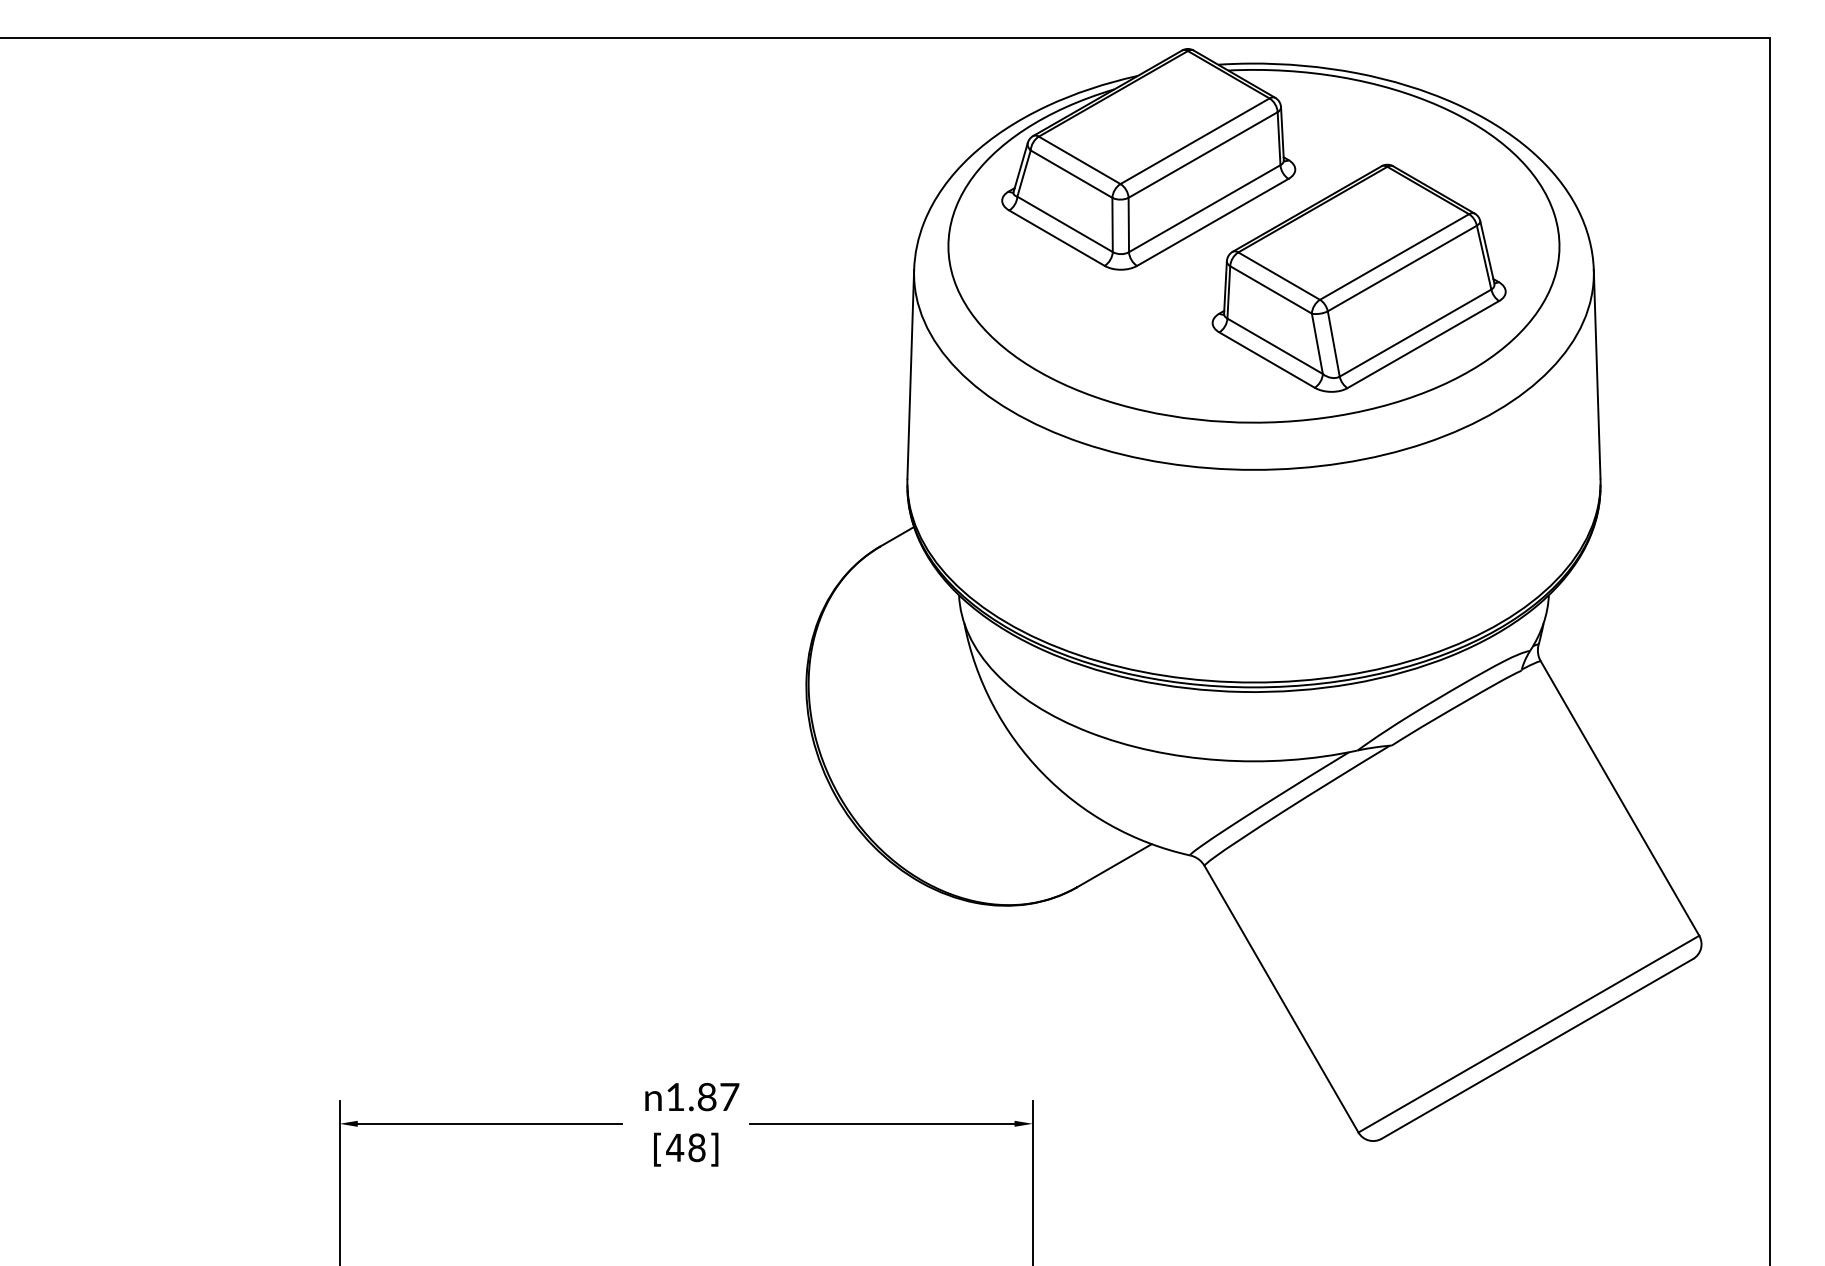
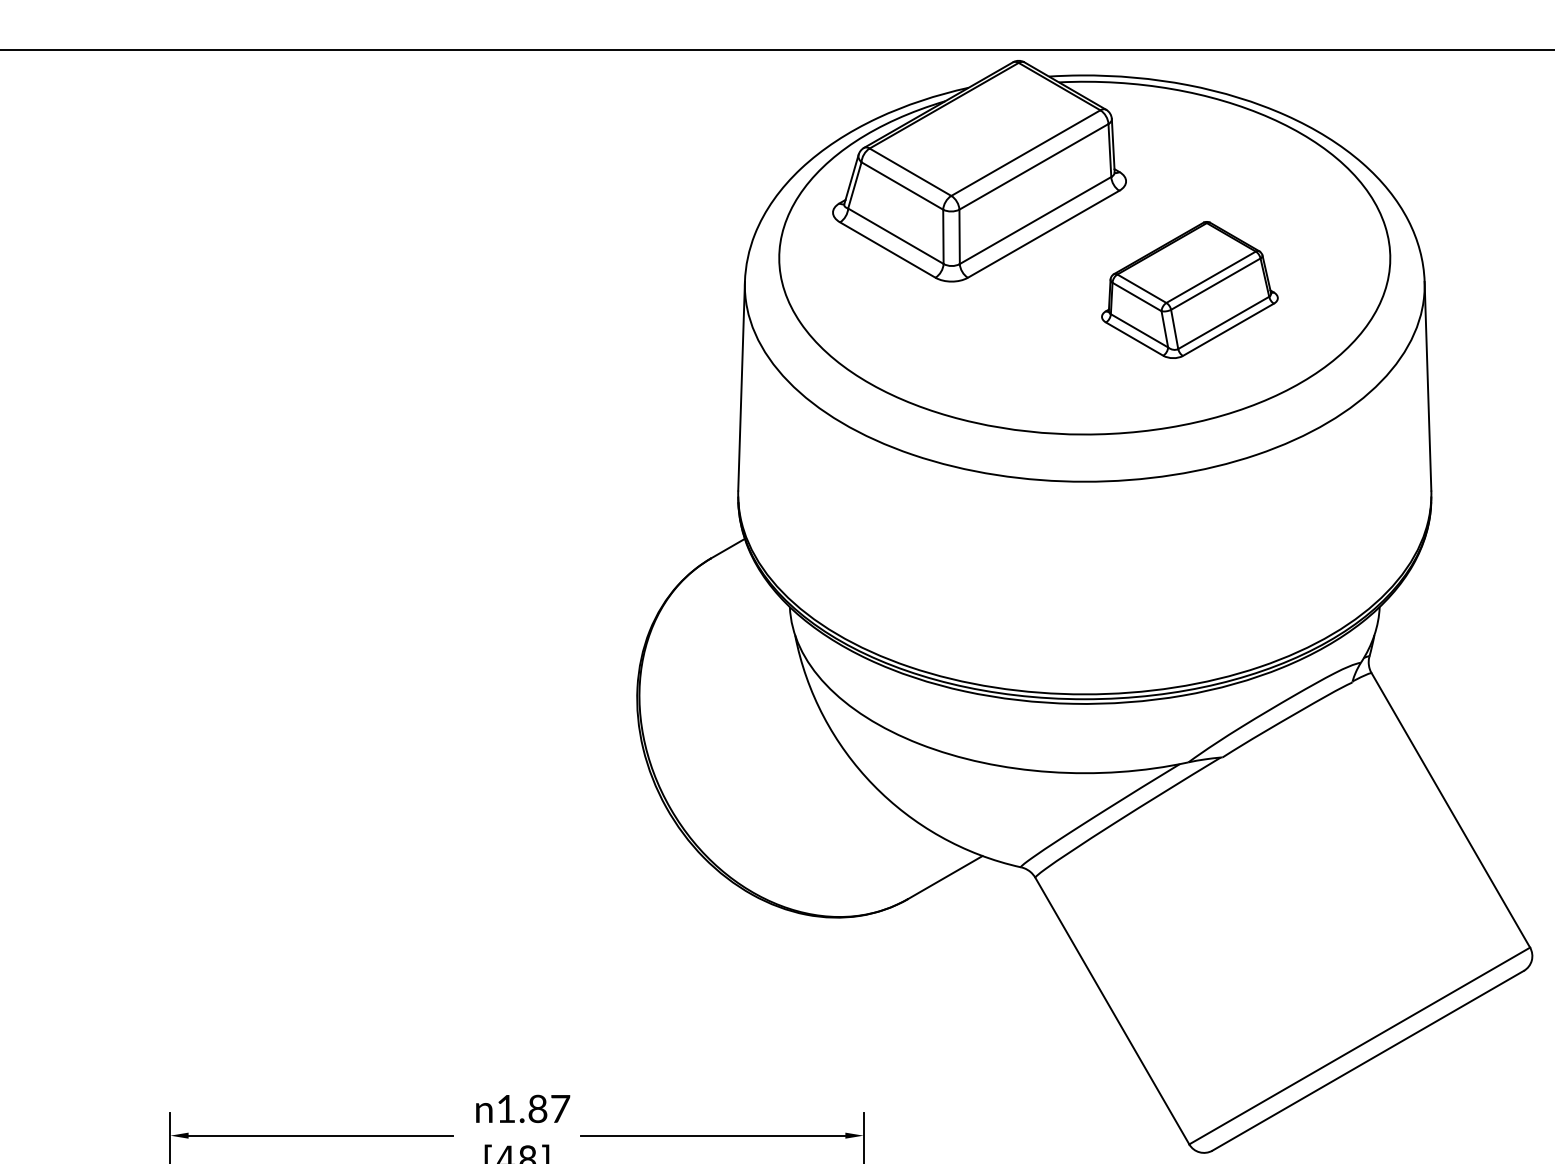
part: (1358, 277) -> (1189, 289), size x0.6

